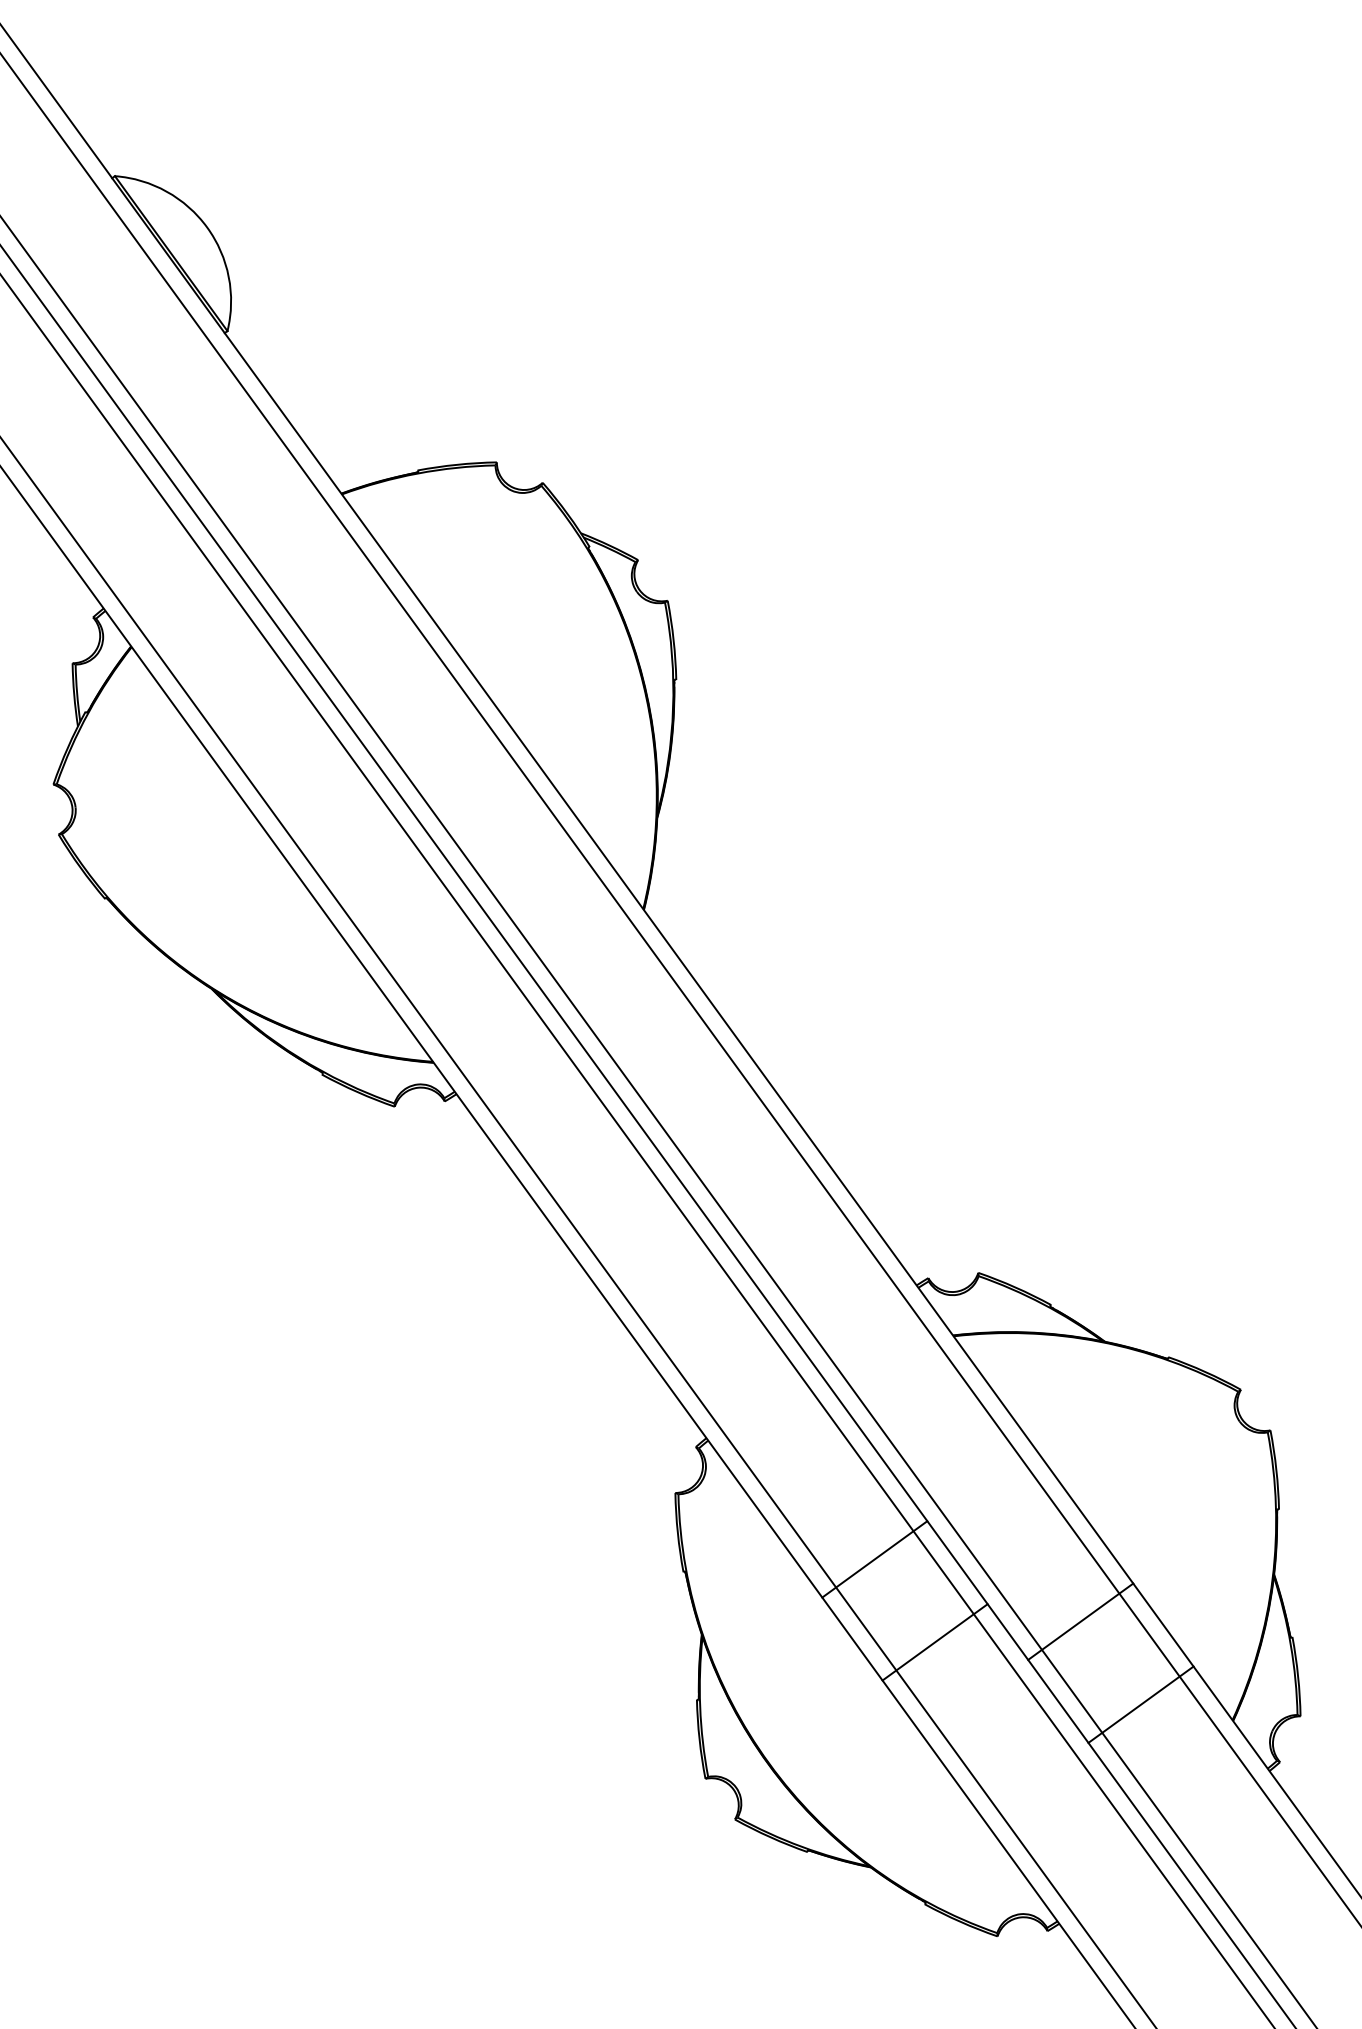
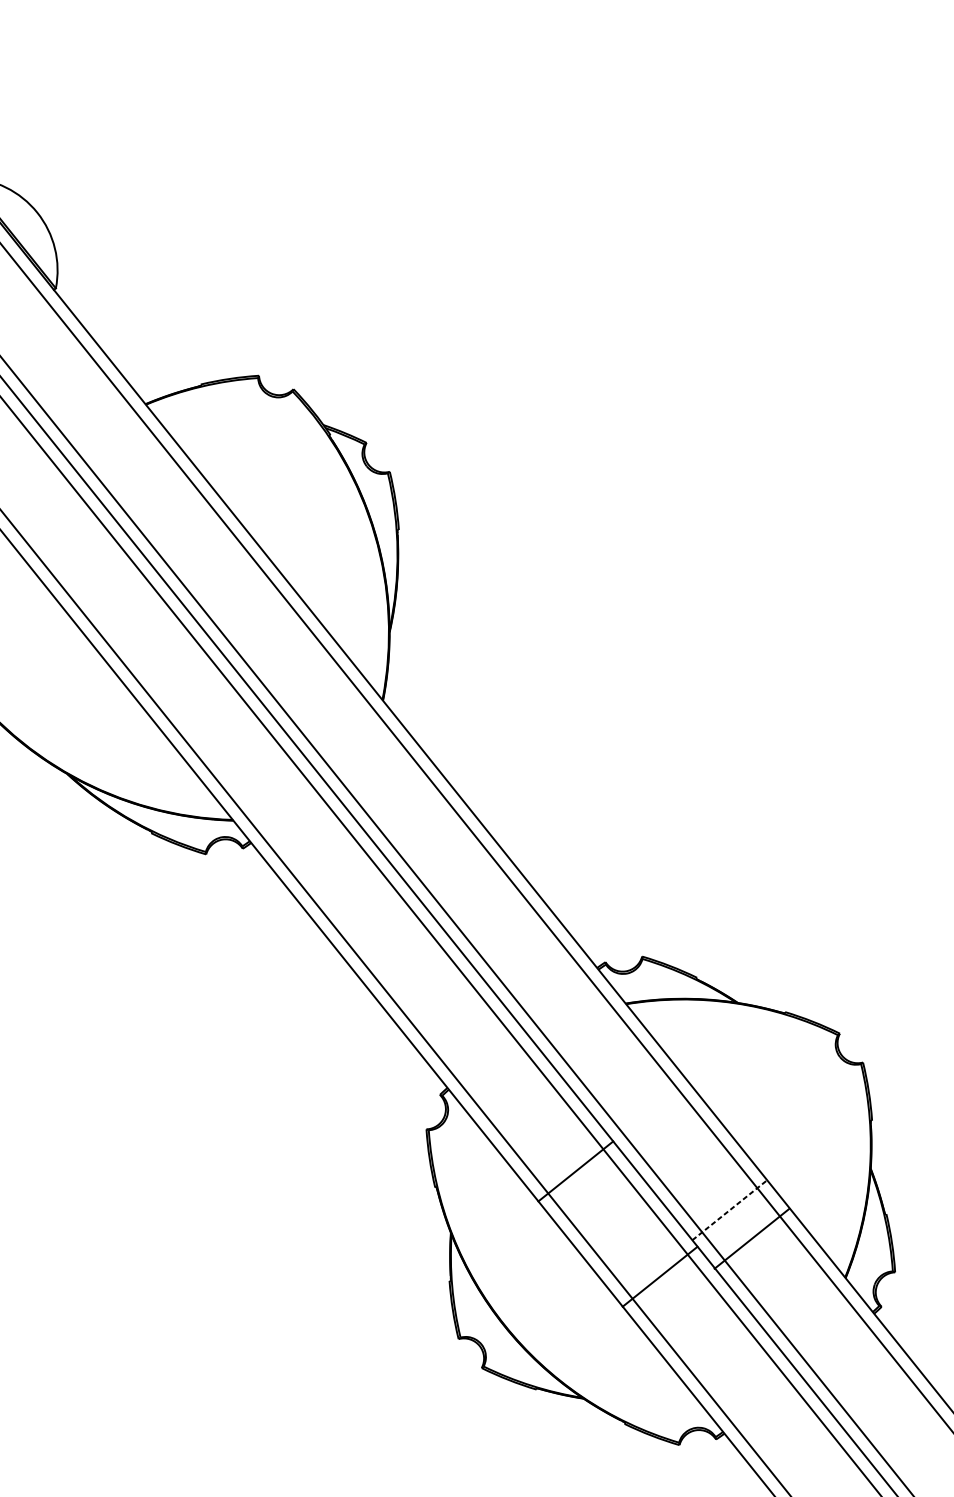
line: (1080, 1621) -> (729, 1210), solid -> dashed
line: (934, 1642) -> (659, 1276), moved
line: (1140, 1704) -> (751, 1238), moved

